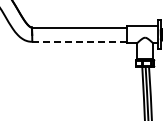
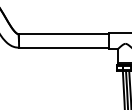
line: (80, 41) -> (64, 47), dashed -> solid

